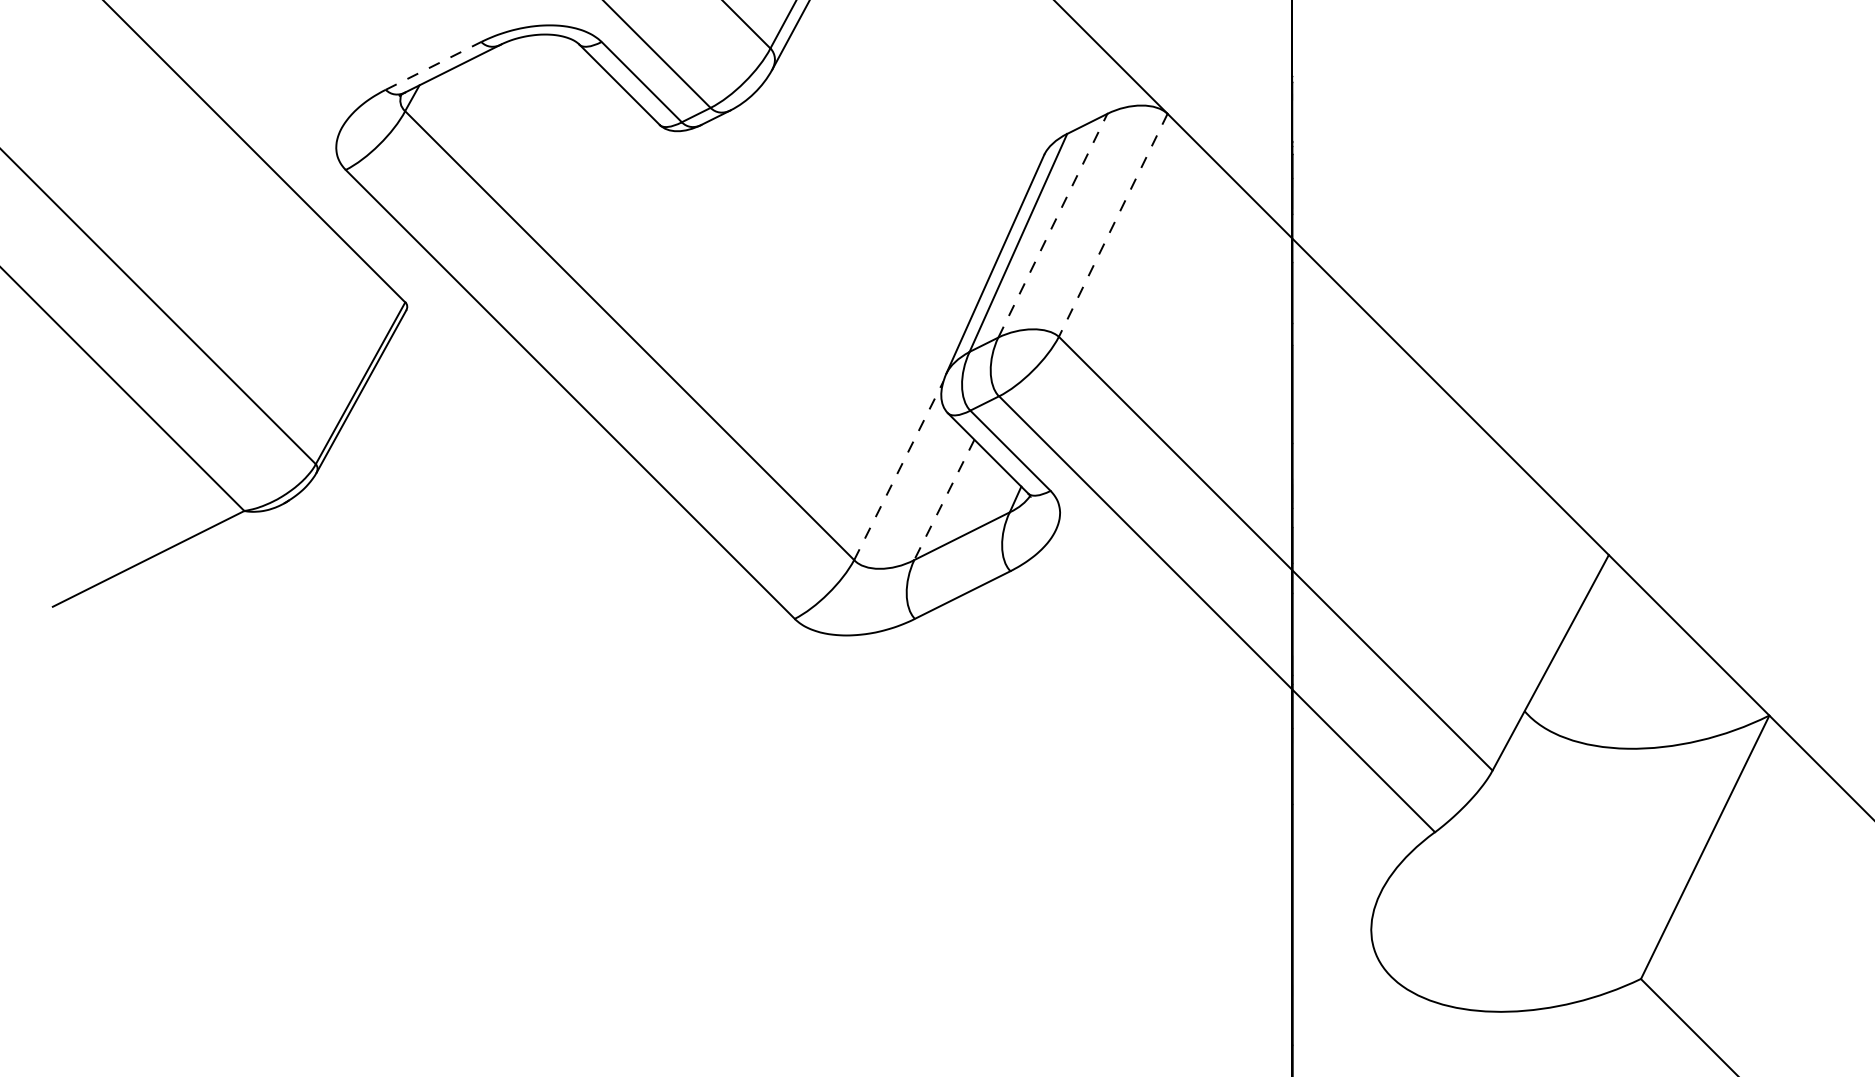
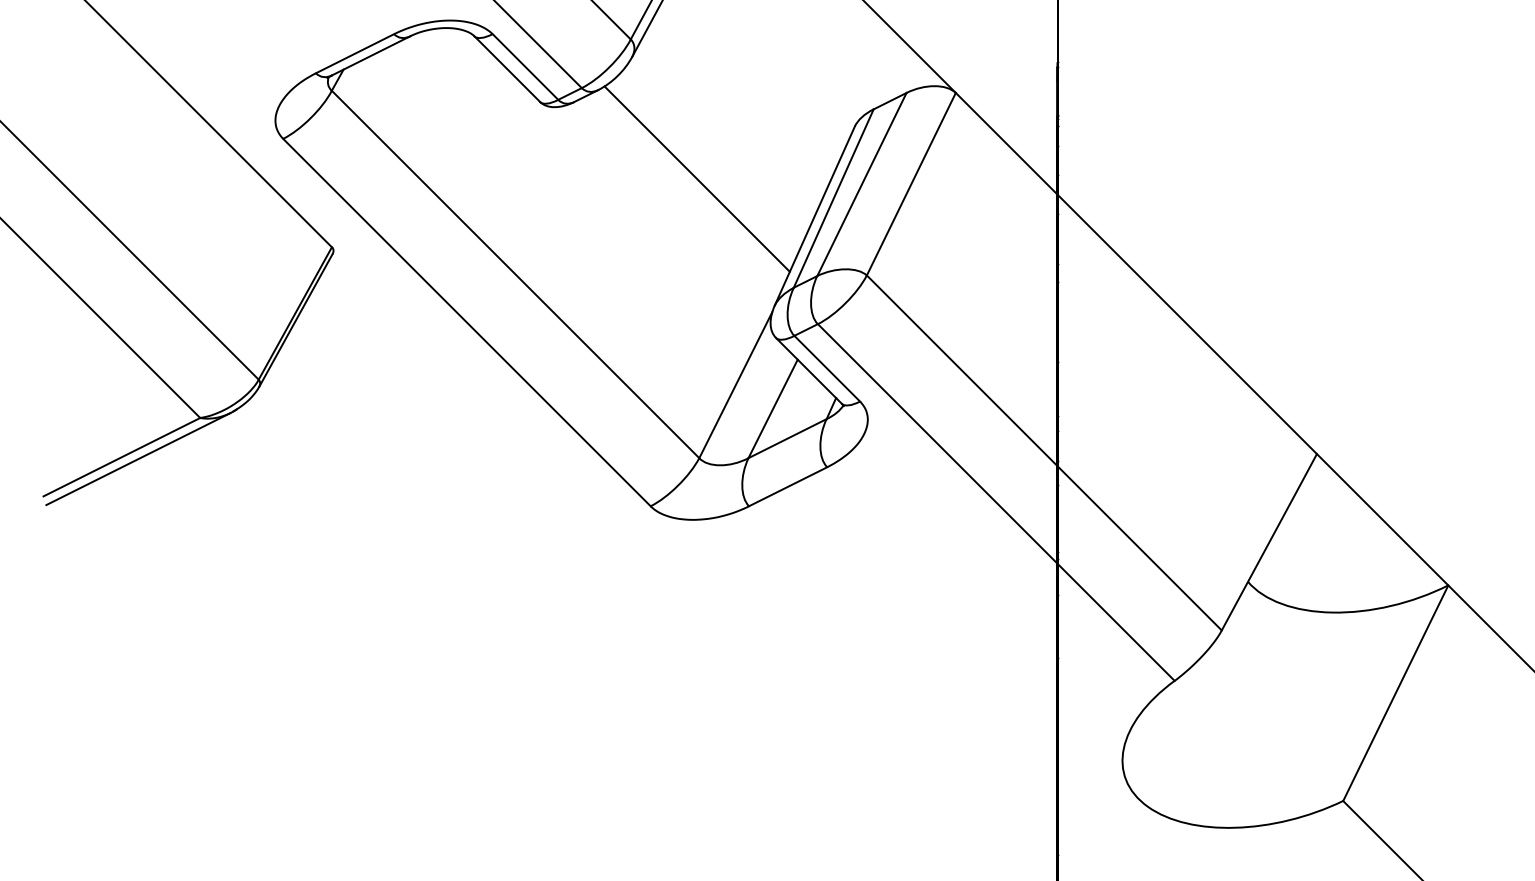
line: (434, 65) -> (355, 53), dashed -> solid
line: (851, 218) -> (697, 178), added
line: (1053, 225) -> (862, 184), dashed -> solid
line: (1113, 225) -> (911, 184), dashed -> solid
line: (898, 470) -> (735, 384), dashed -> solid
line: (944, 500) -> (773, 409), dashed -> solid
line: (168, 560) -> (138, 458), added

